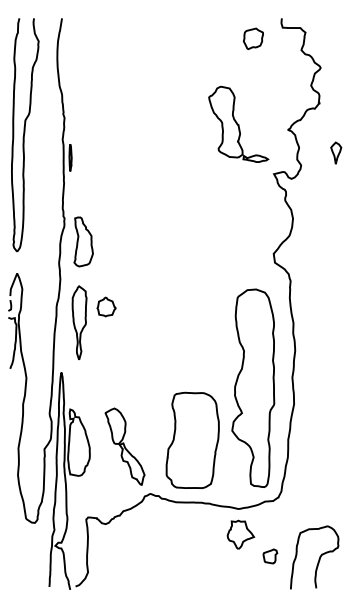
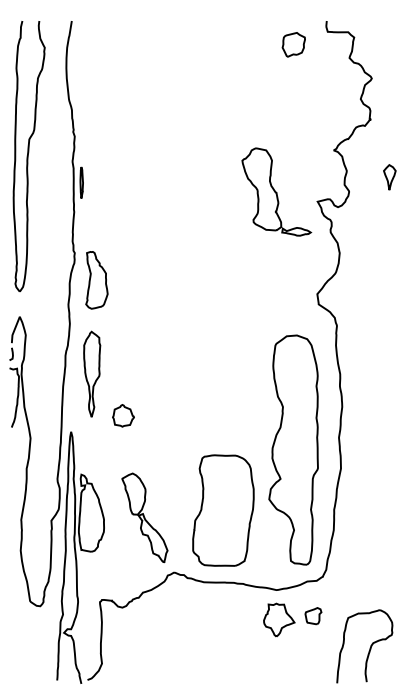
part: (238, 123) -> (276, 191), moved
part: (106, 306) -> (123, 415), moved
part: (270, 556) -> (313, 616), moved

